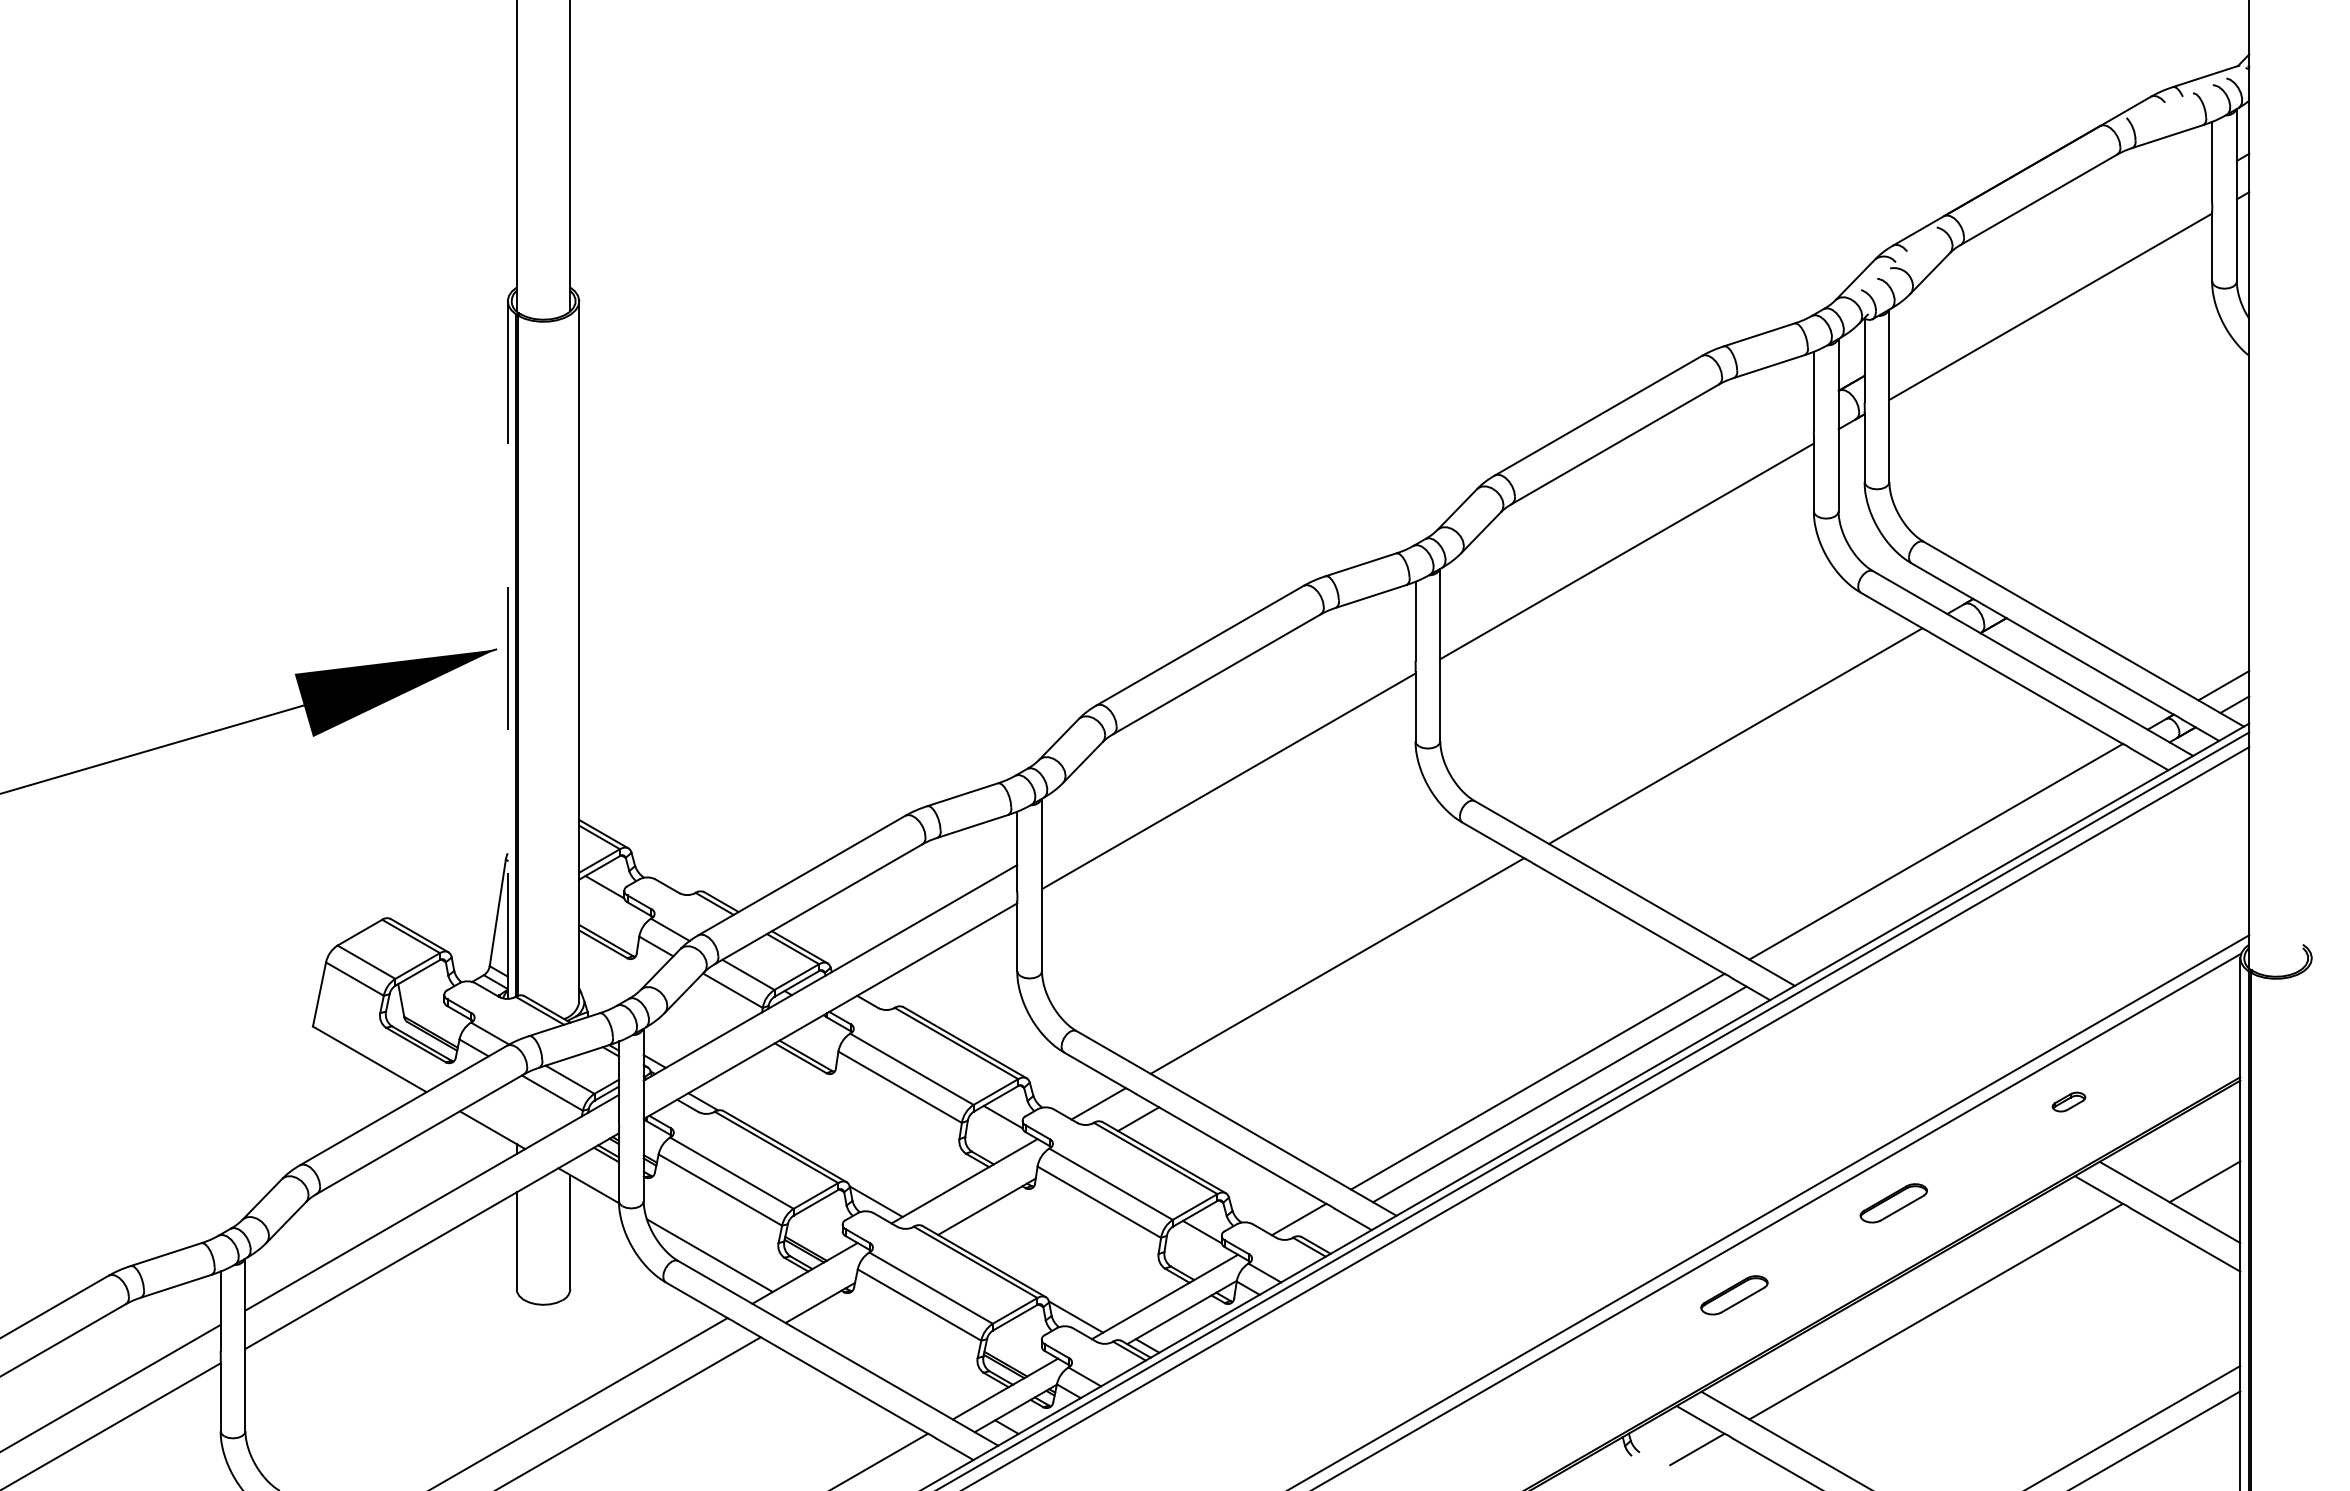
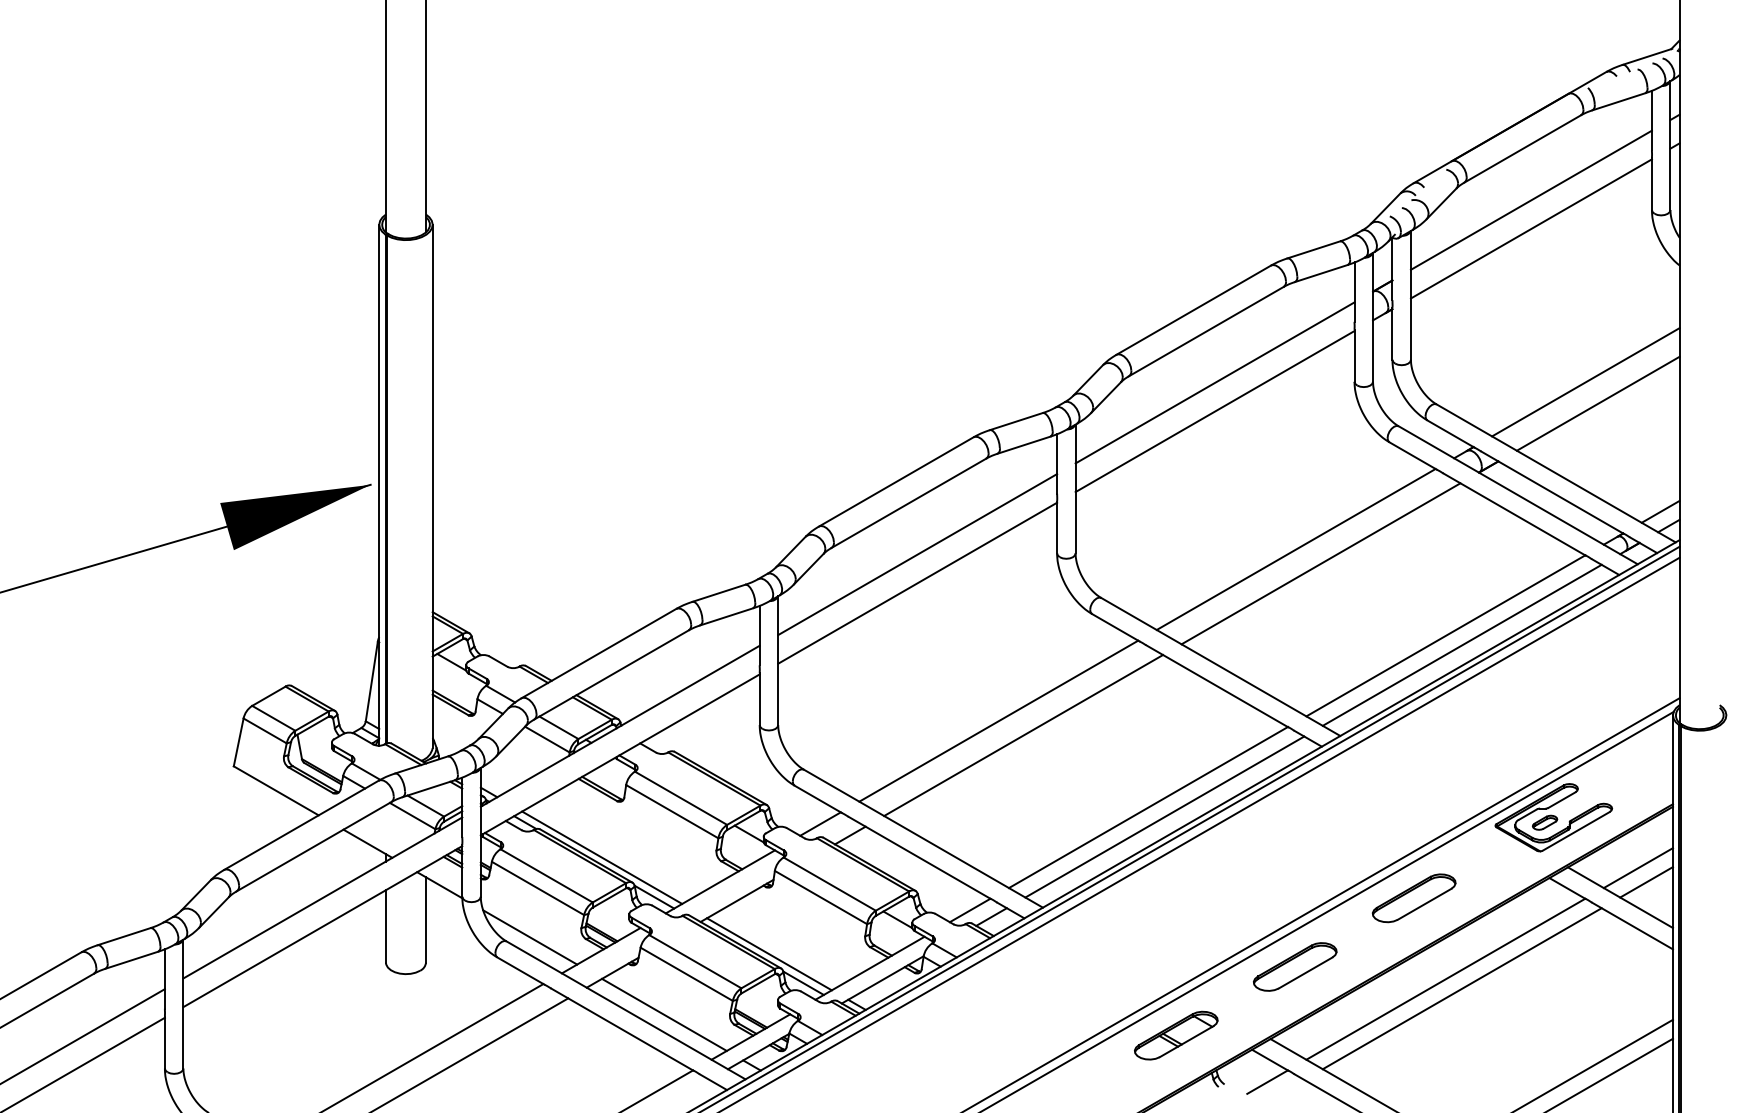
line: (2050, 268) -> (1531, 200), added
line: (2123, 511) -> (1585, 381), added
line: (1626, 512) -> (1214, 382), added
line: (2140, 540) -> (1598, 403), added
line: (507, 650) -> (379, 485), dashed -> solid
line: (1228, 742) -> (917, 554), added
line: (1768, 755) -> (1320, 563), added
line: (1957, 864) -> (1461, 645), added
line: (1370, 985) -> (1023, 735), added
part: (2073, 1083) -> (1548, 808), added
line: (806, 1148) -> (602, 857), added
line: (2193, 1162) -> (1638, 867), added
part: (1893, 1203) -> (1414, 898), size x1.67
line: (1327, 1228) -> (991, 917), added
line: (1029, 1277) -> (768, 953), added
part: (1734, 1295) -> (1295, 967), size x1.67
line: (1957, 1324) -> (1461, 988), added
line: (889, 1359) -> (664, 1014), added
part: (1574, 1387) -> (1175, 1035), added

